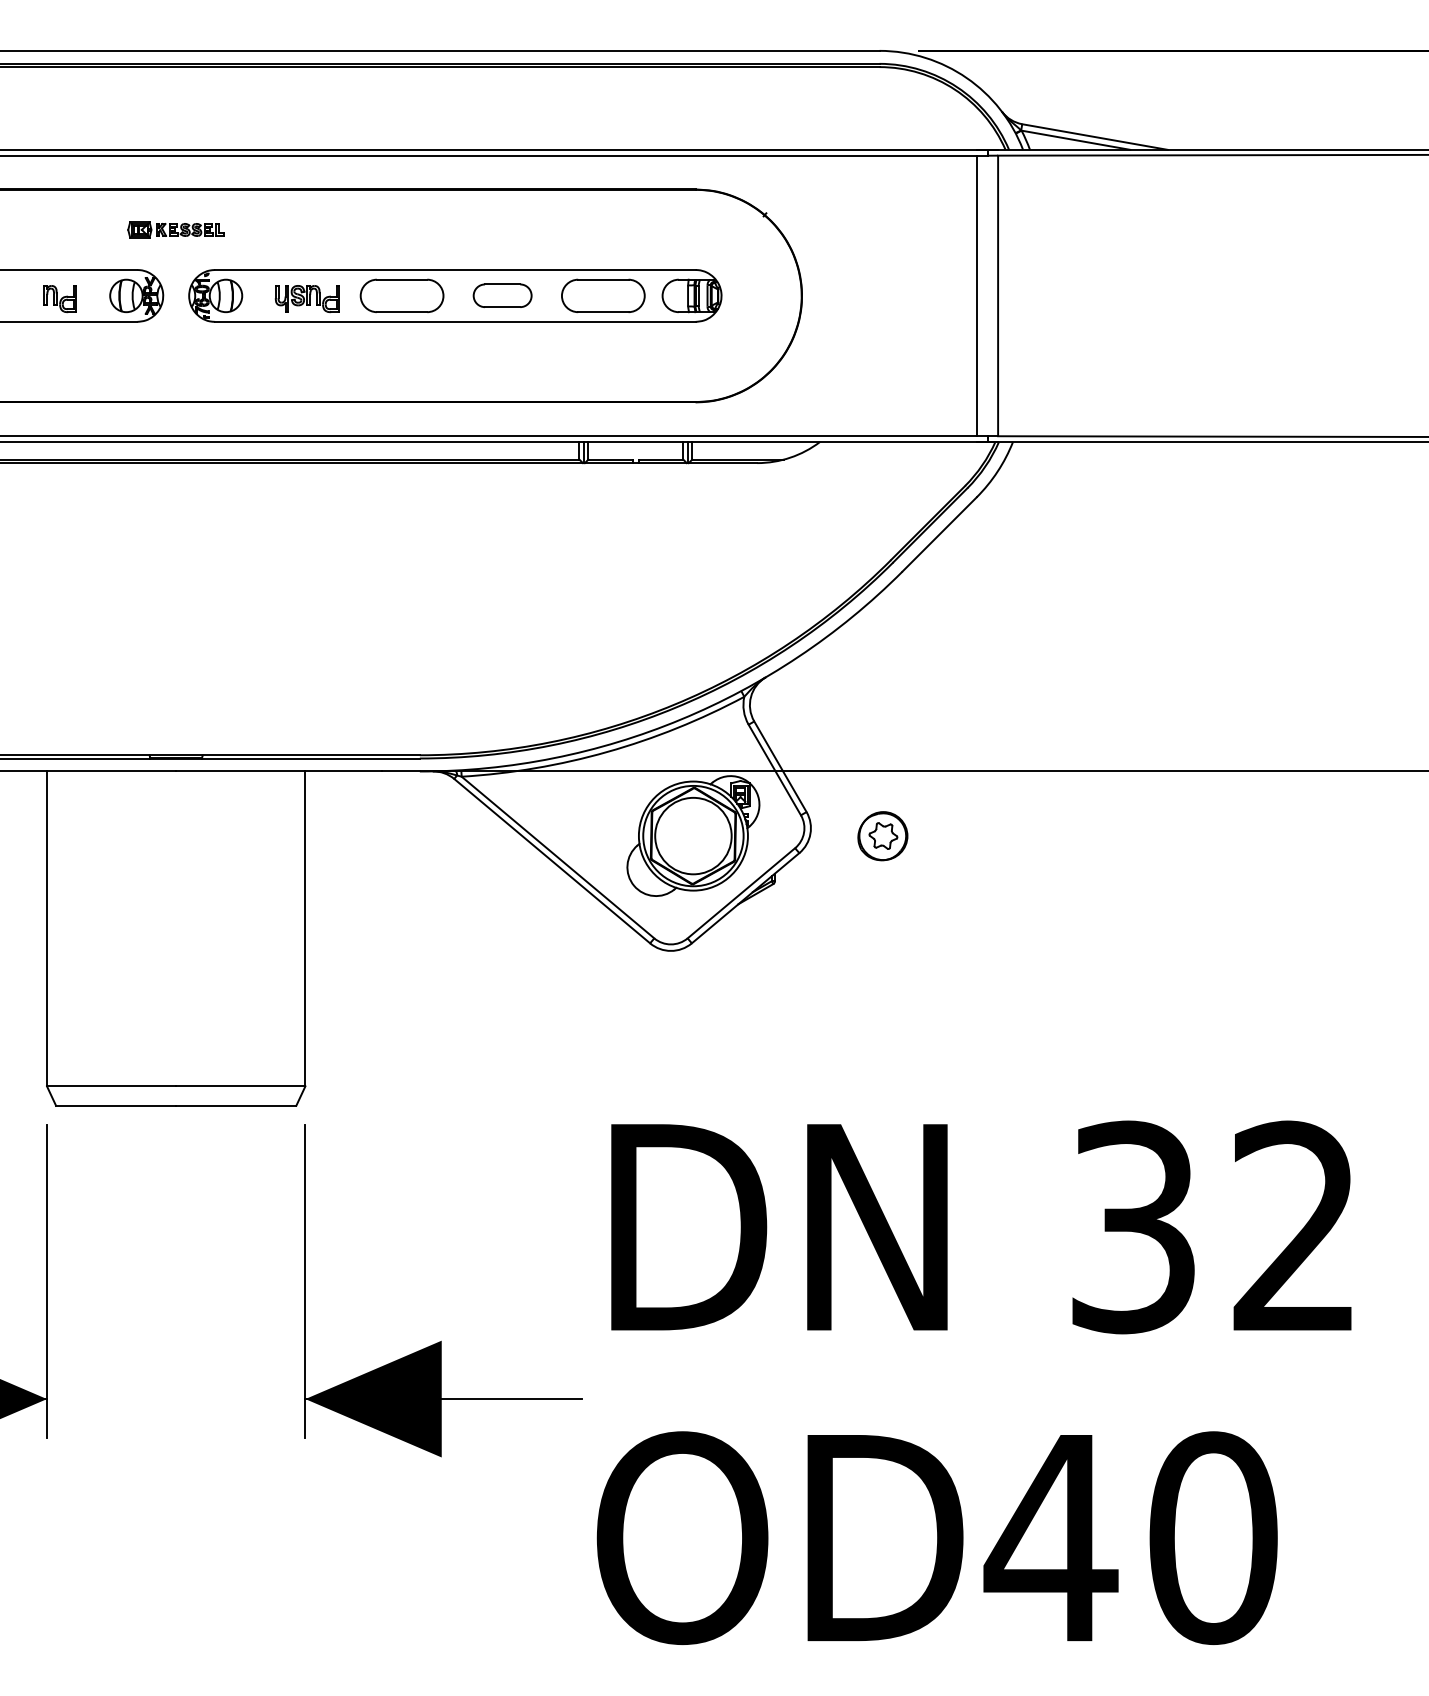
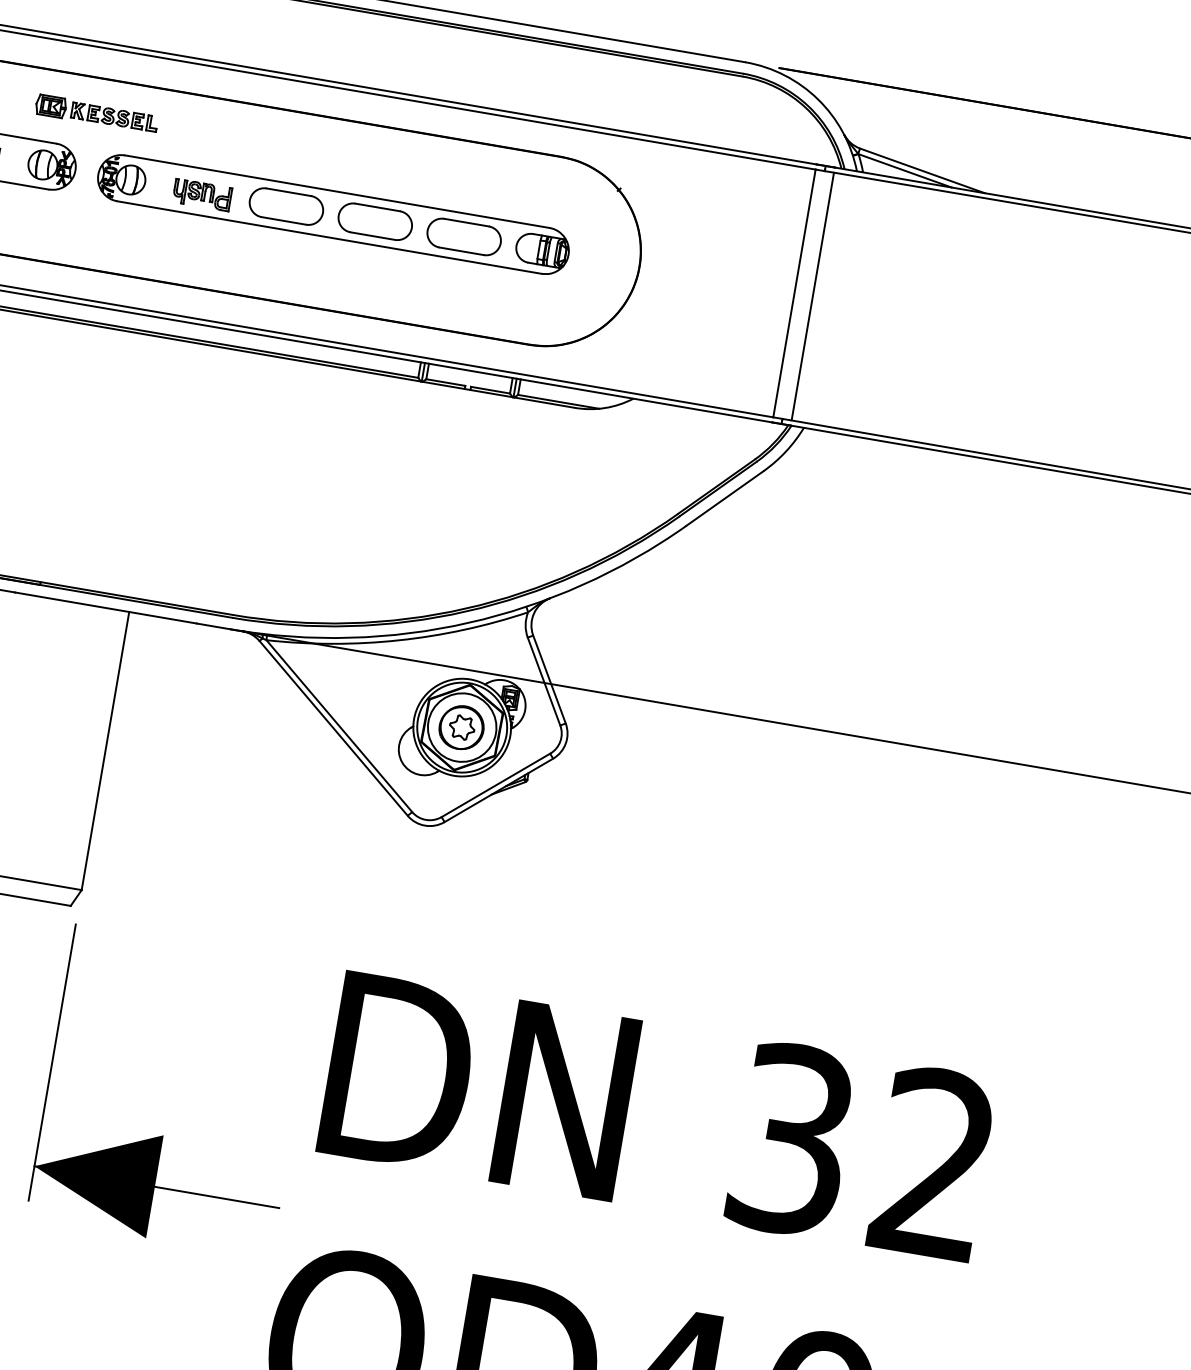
part: (175, 229) -> (96, 113), size x1.43
part: (502, 295) -> (375, 221), size x1.43
part: (882, 836) -> (461, 727), moved

